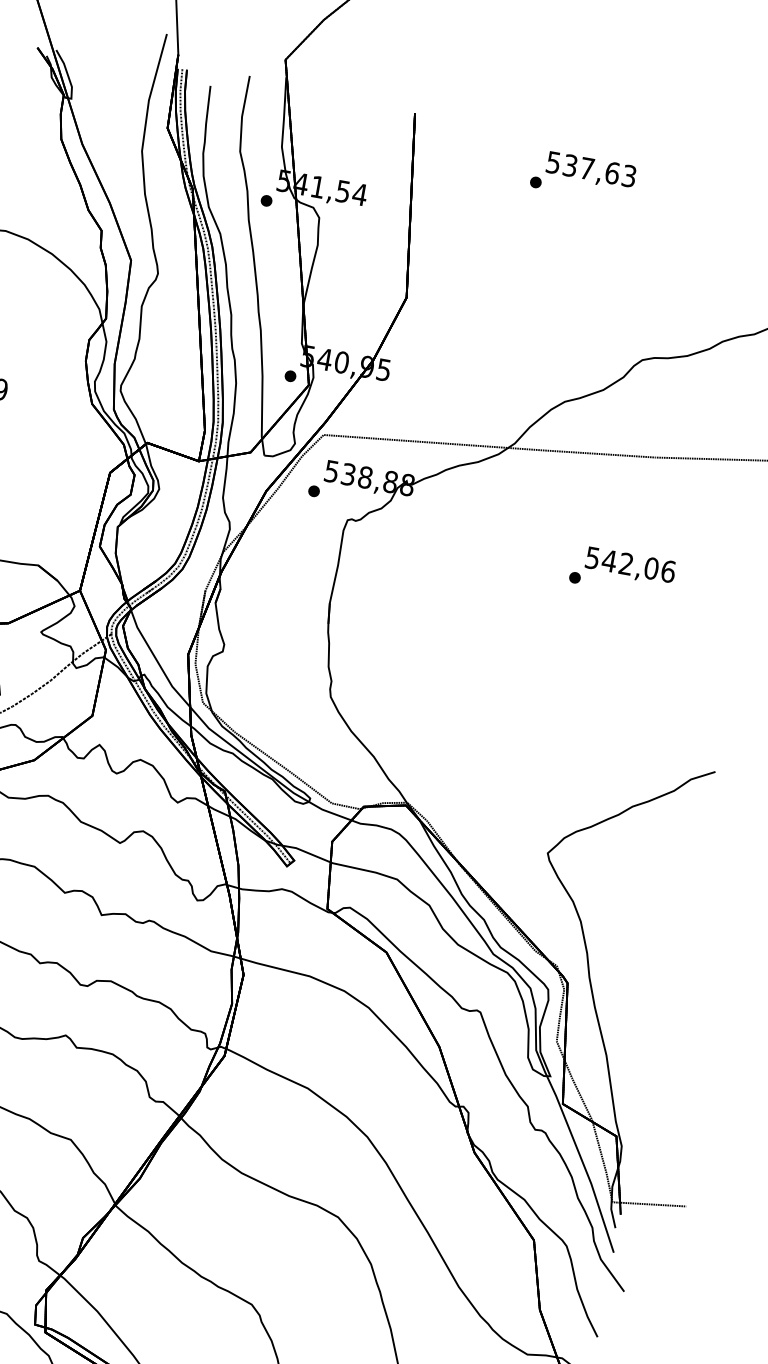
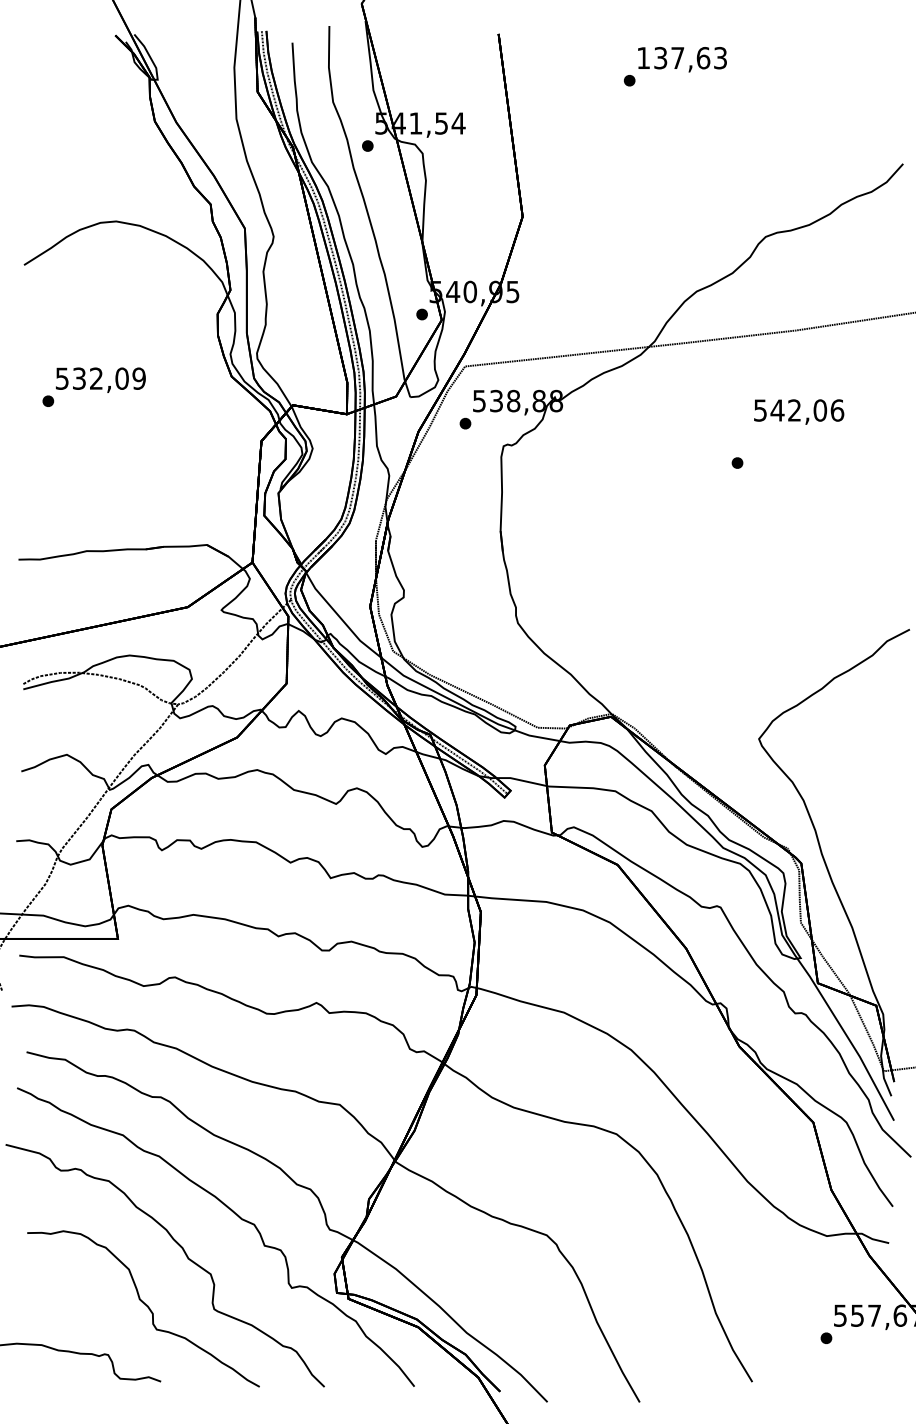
text: (553, 163) -> (643, 58), 537,63 -> 137,63
text: (630, 565) -> (799, 411), moved

